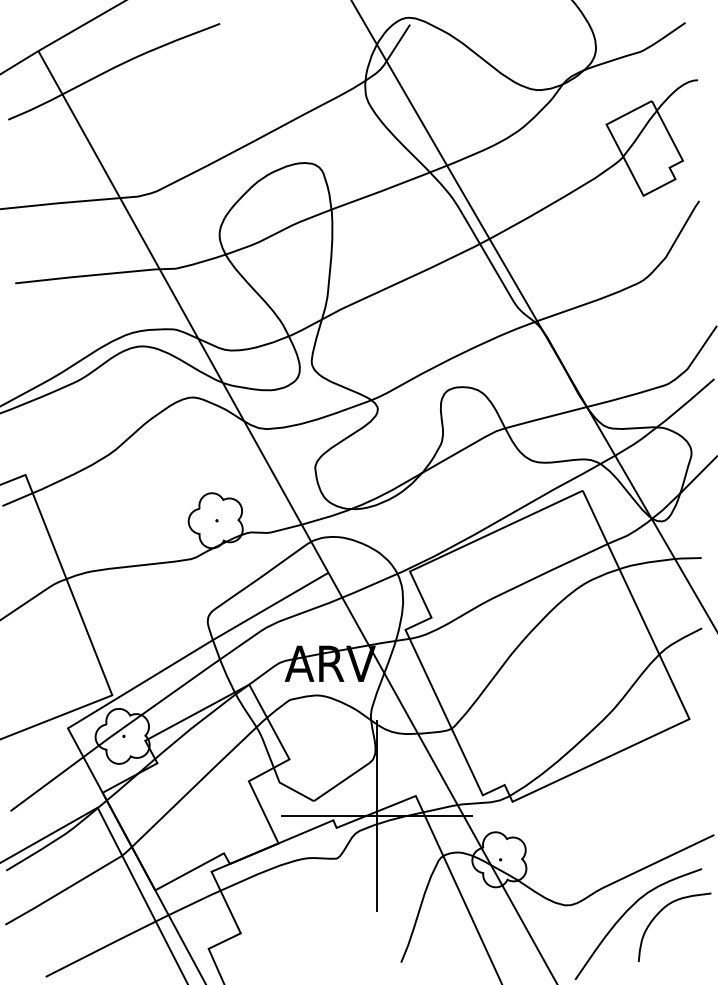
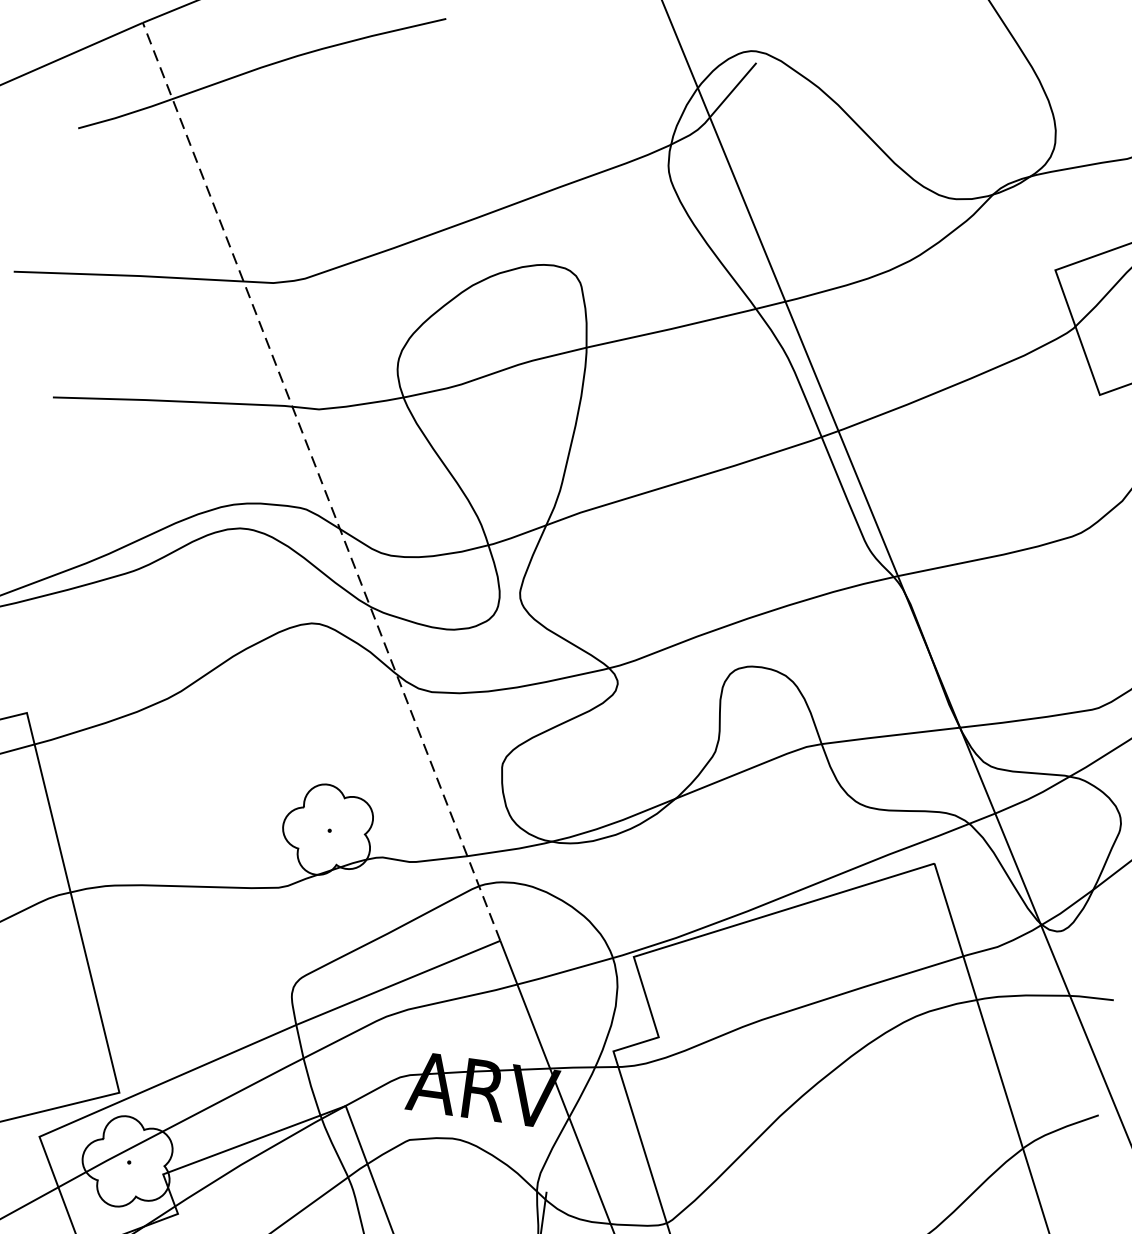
line: (183, 311) -> (321, 481), solid -> dashed

